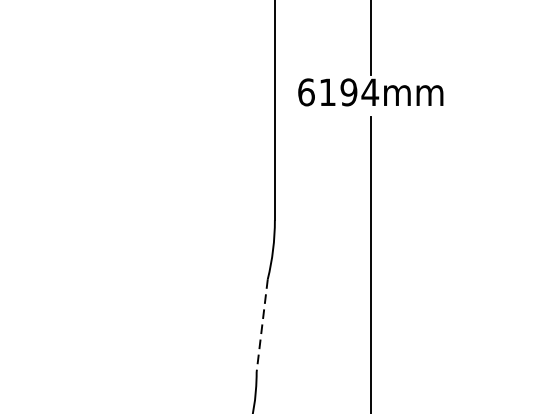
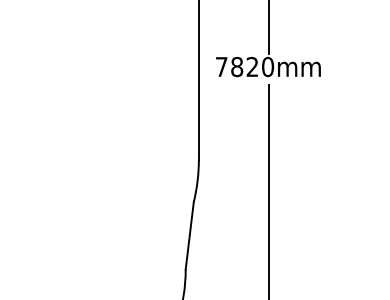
text: (337, 91) -> (244, 66), 6194mm -> 7820mm
line: (261, 325) -> (189, 235), dashed -> solid

